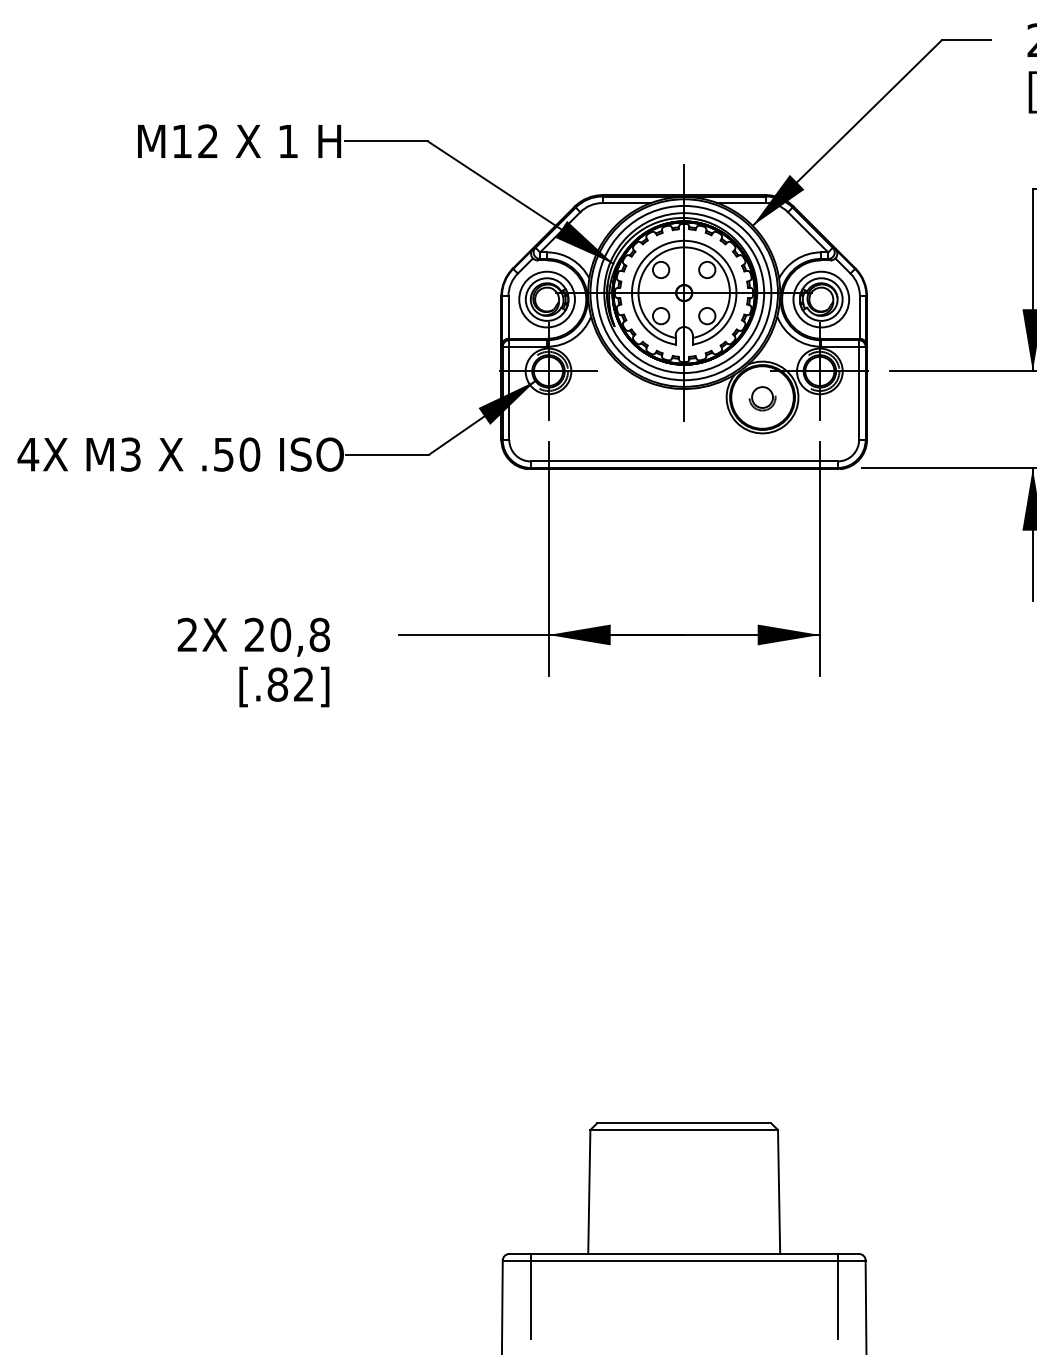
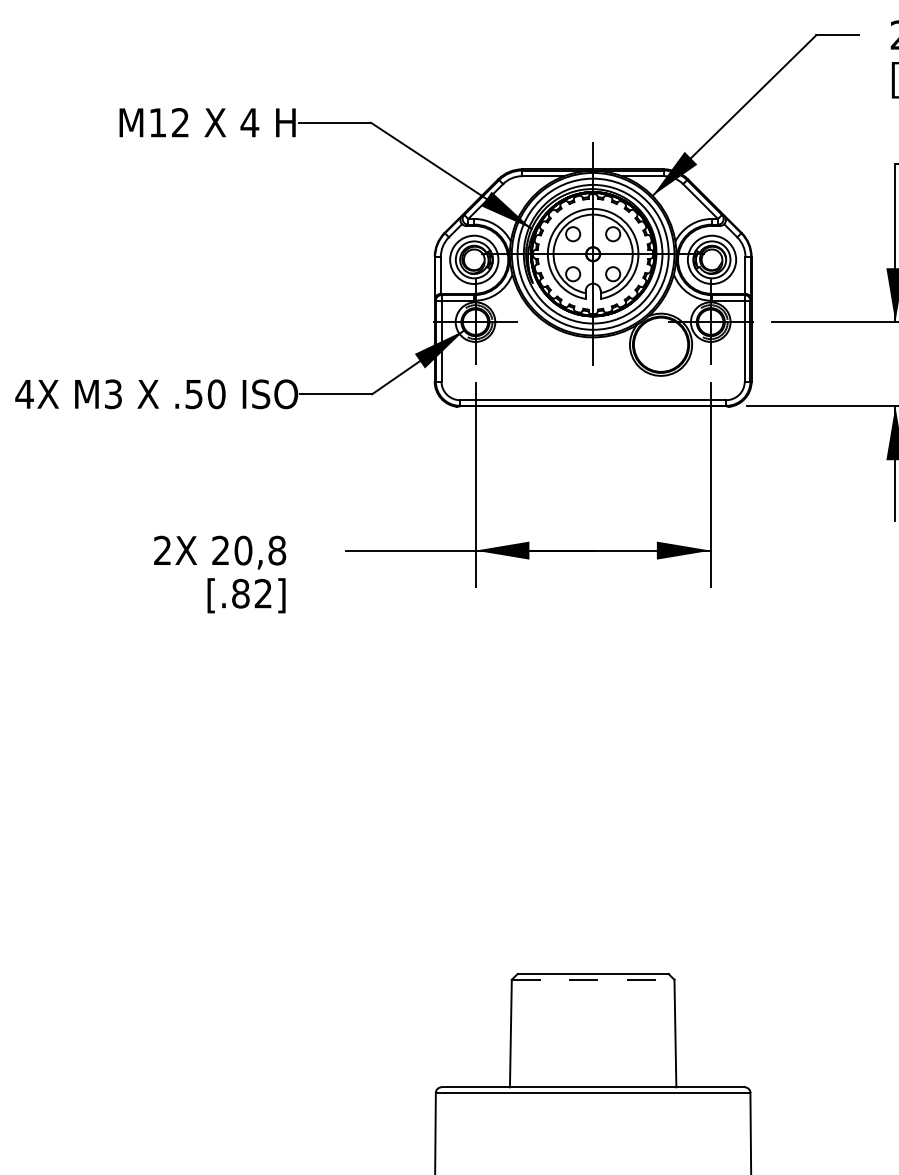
text: (287, 141) -> (249, 122), 1 -> 4
part: (763, 398) -> (661, 345), removed
line: (684, 1129) -> (593, 979), solid -> dashed
line: (531, 1295) -> (460, 1123), removed
line: (838, 1295) -> (726, 1123), removed

